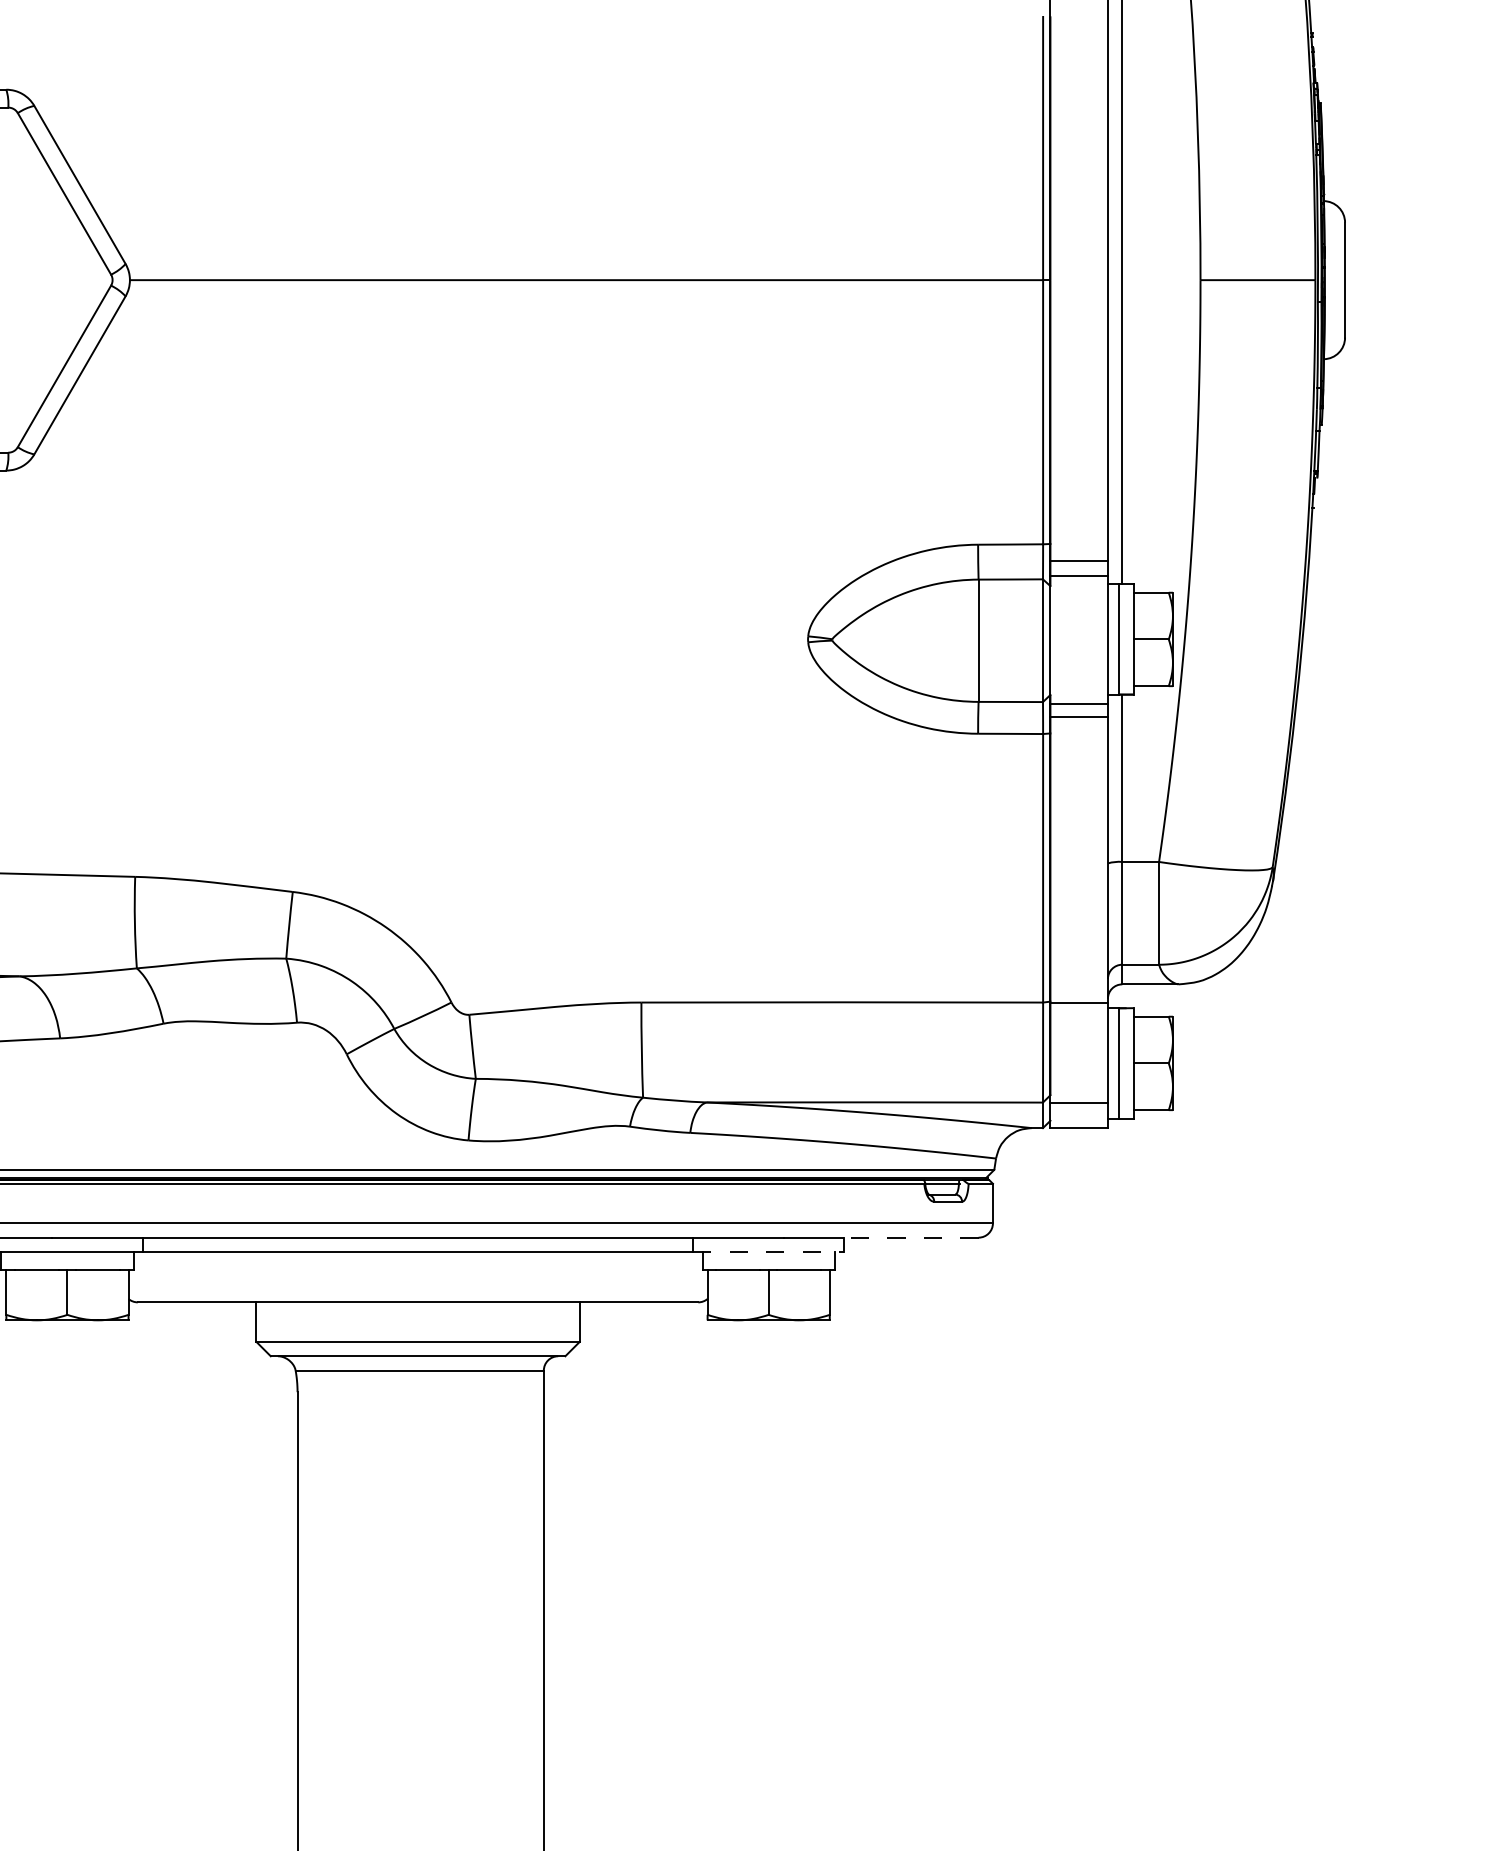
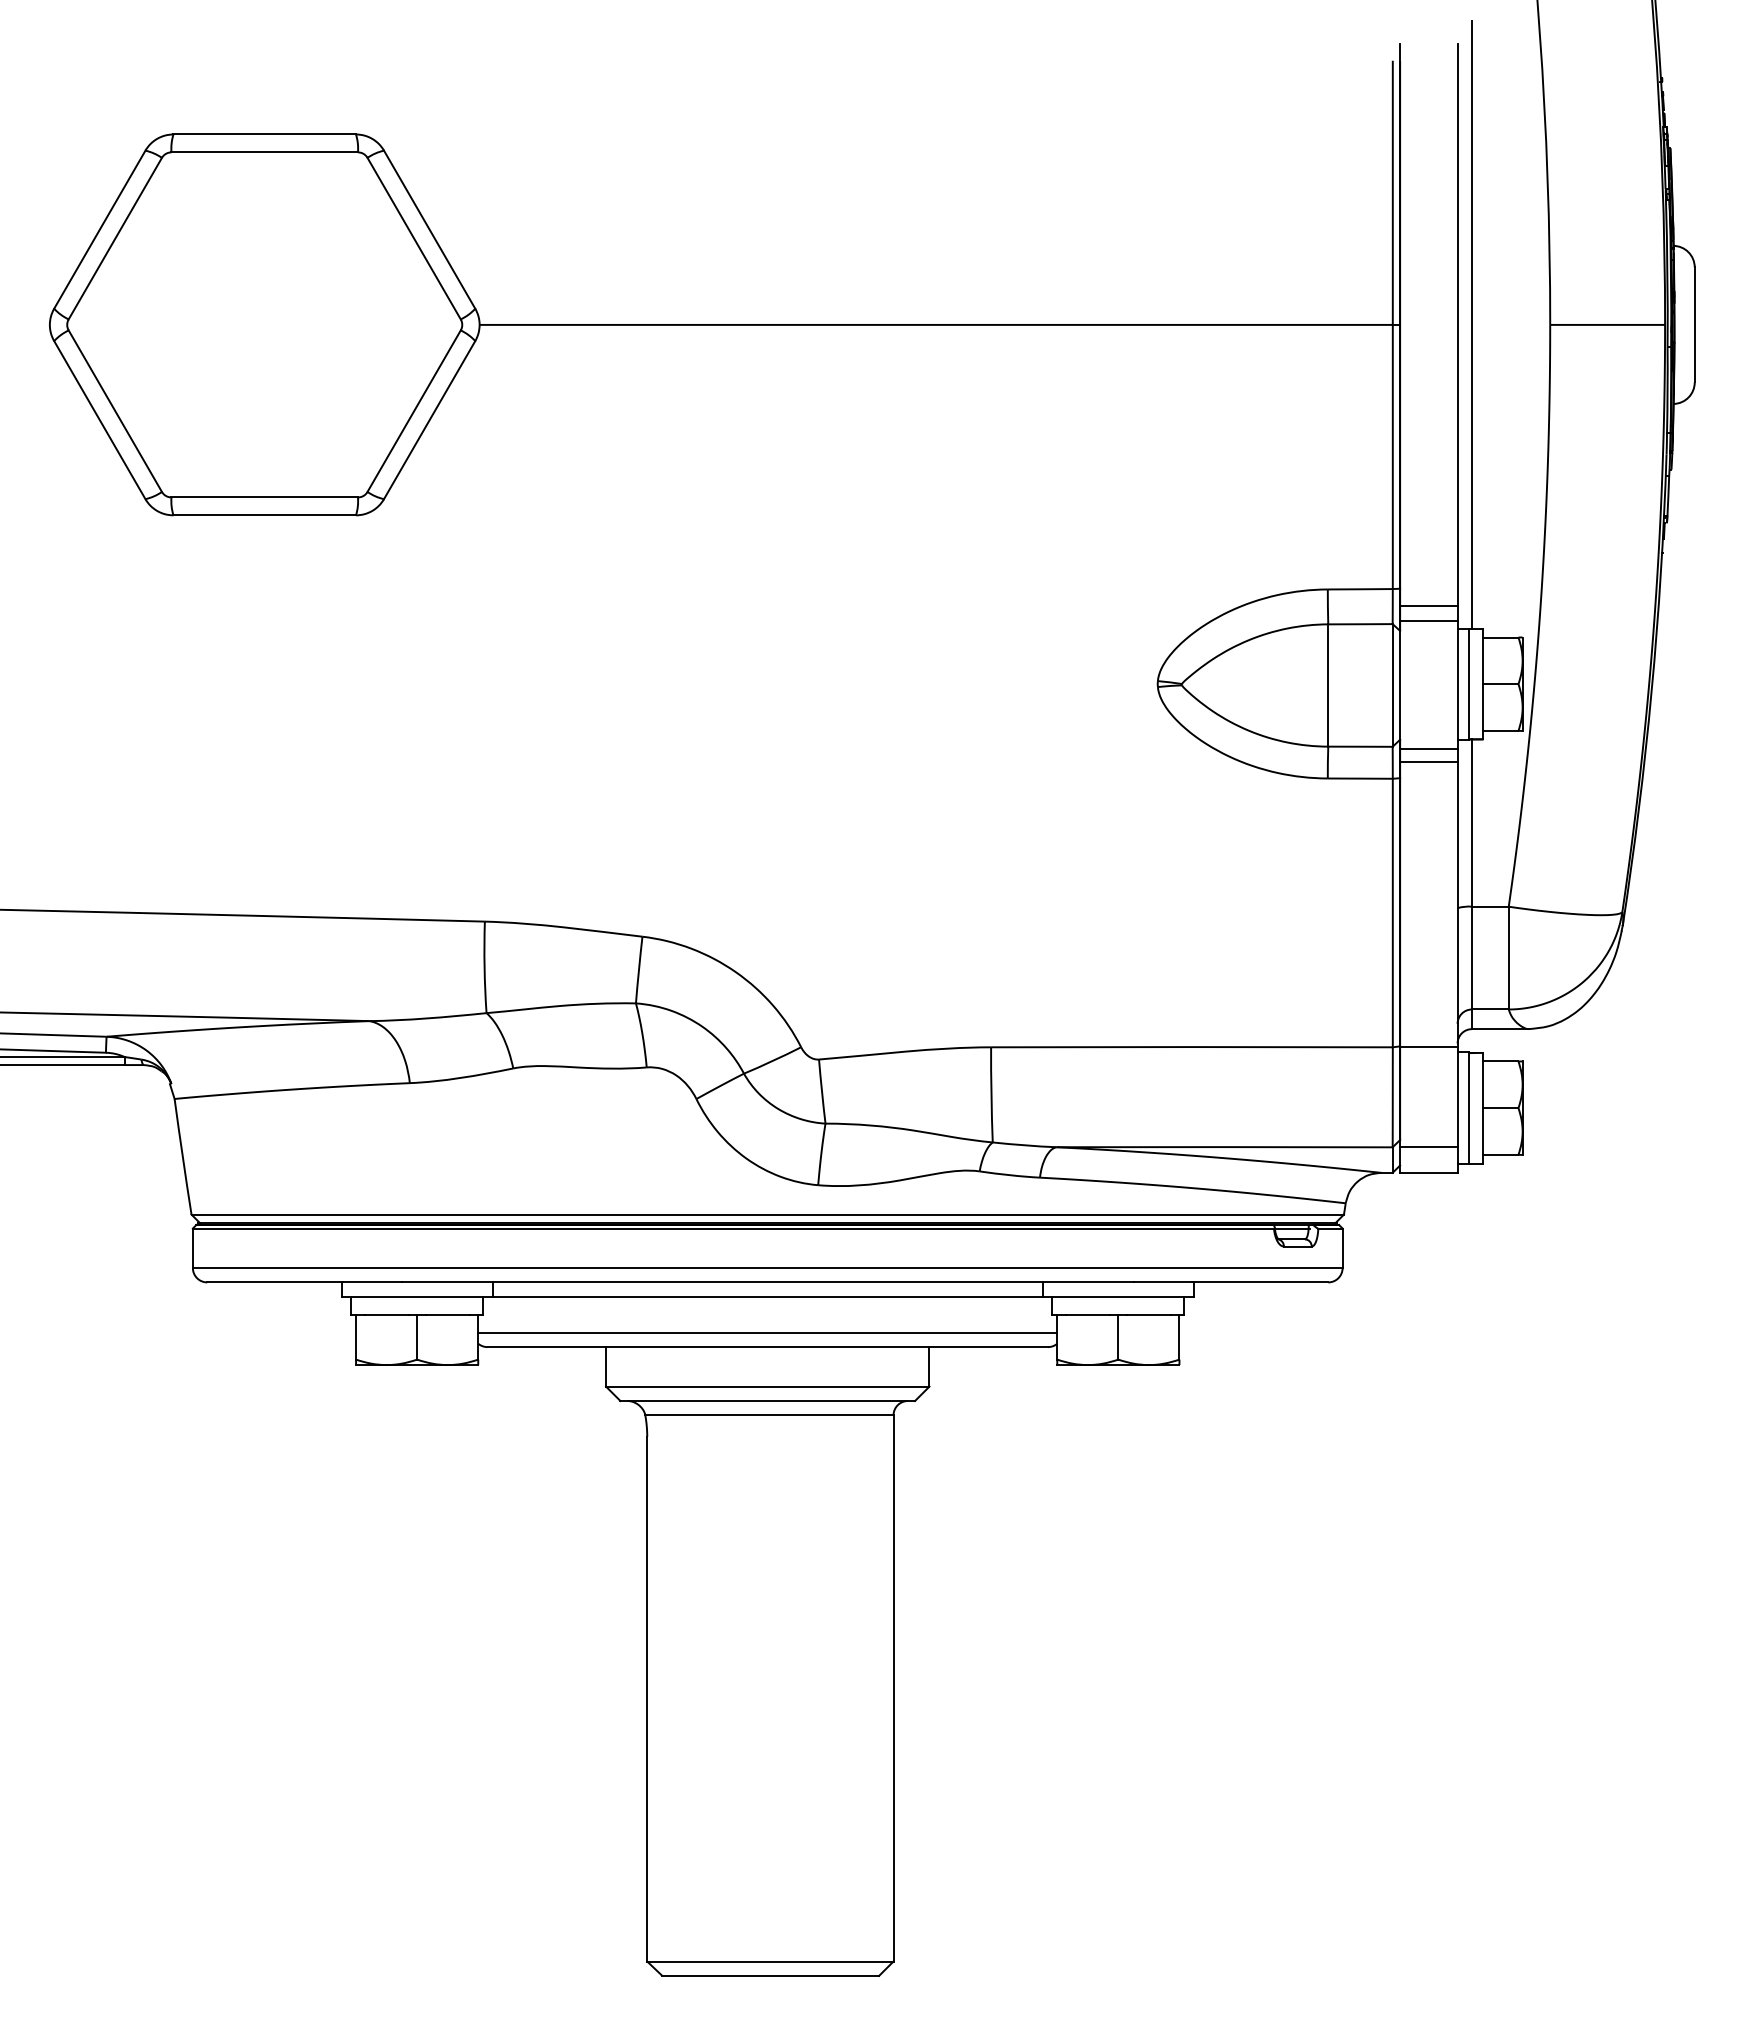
line: (909, 1237) -> (1259, 1282), dashed -> solid
line: (768, 1251) -> (1118, 1296), dashed -> solid
line: (417, 1287) -> (767, 1332), added

